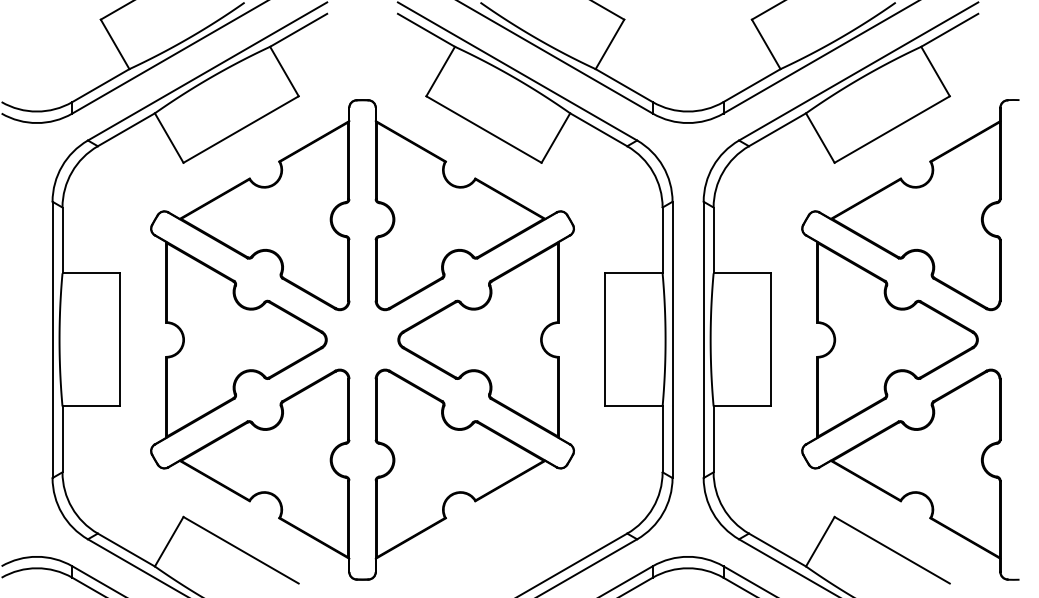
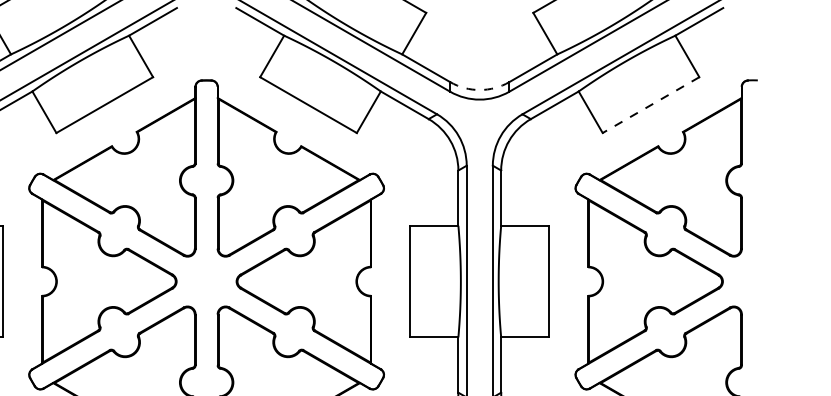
arc: (688, 111) -> (480, 89), solid -> dashed
line: (892, 129) -> (651, 105), solid -> dashed

